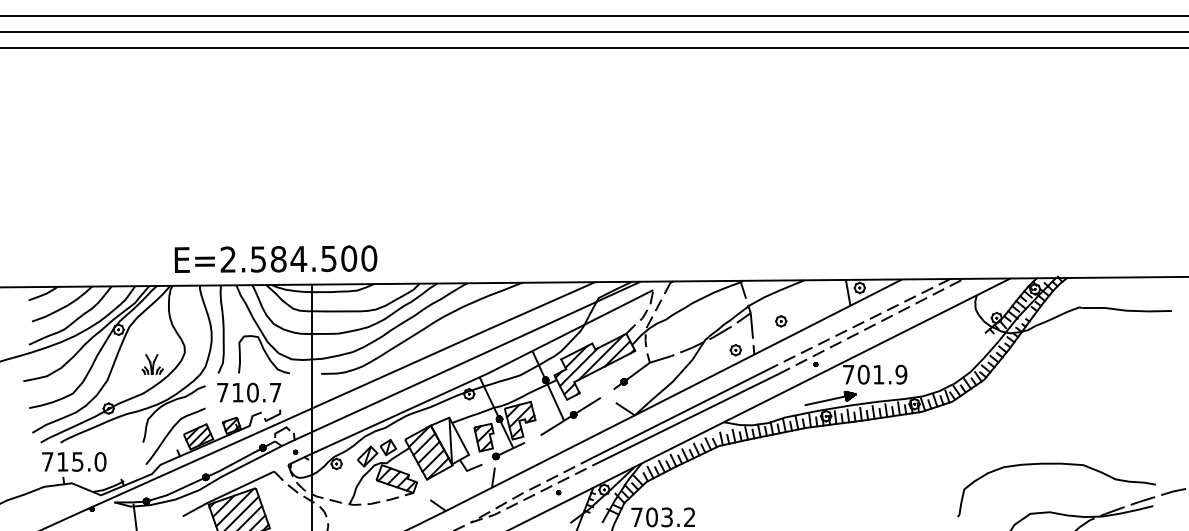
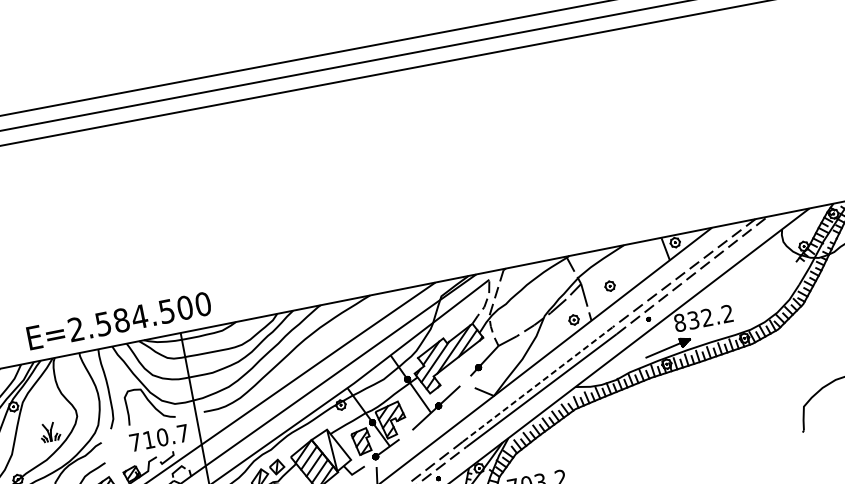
text: (275, 258) -> (118, 320), moved
text: (874, 374) -> (703, 318), 701.9 -> 832.2
text: (249, 392) -> (159, 437), moved
line: (684, 411) -> (538, 384), solid -> dashed

